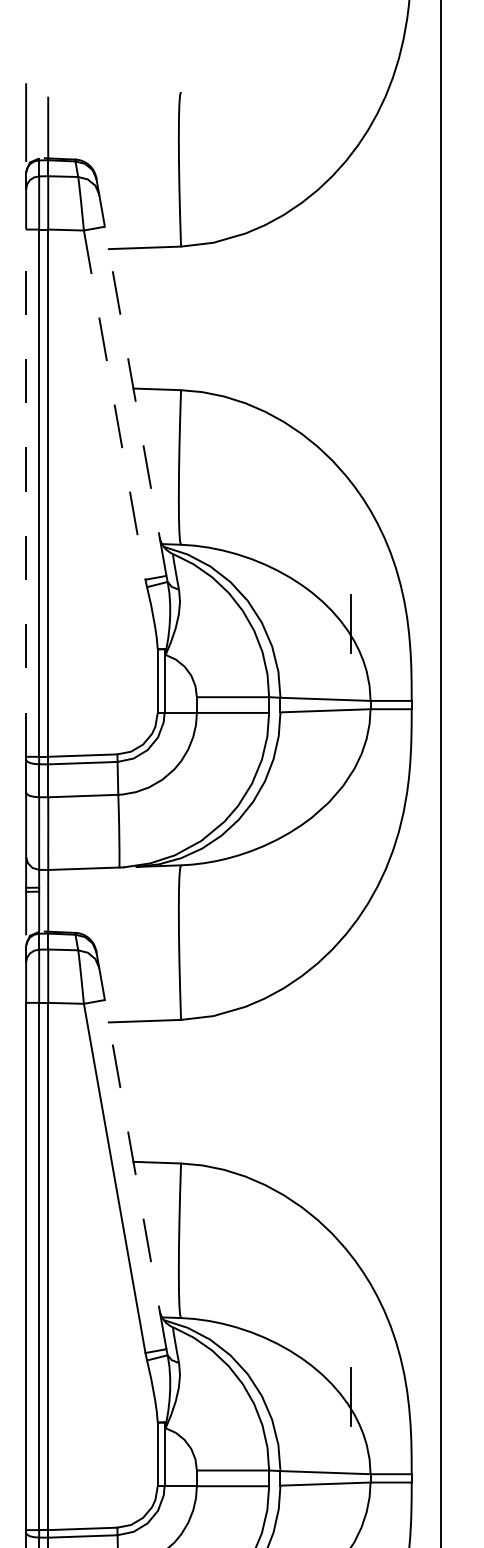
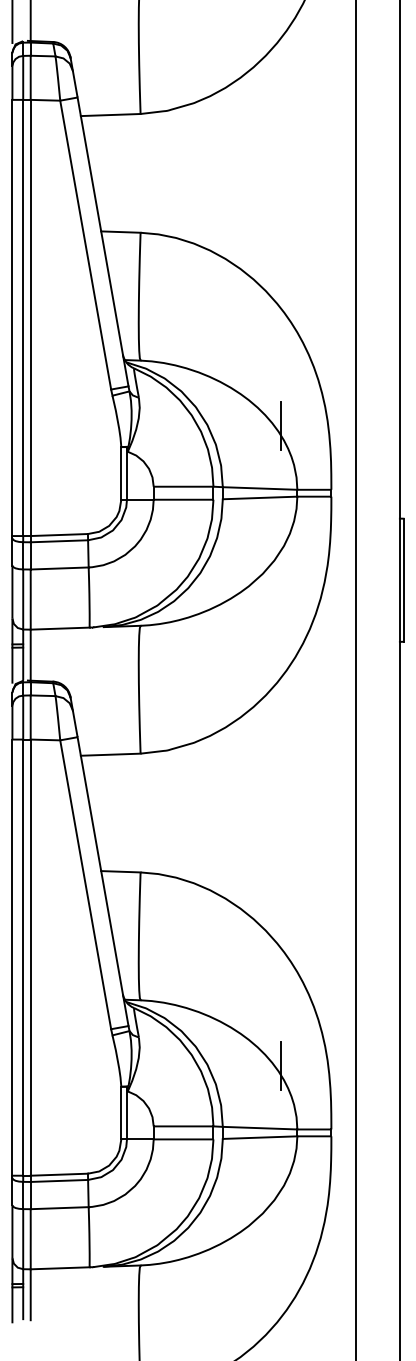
line: (136, 400) -> (103, 241), dashed -> solid
line: (114, 405) -> (85, 245), dashed -> solid
line: (26, 492) -> (12, 317), dashed -> solid
line: (136, 1174) -> (103, 881), dashed -> solid

